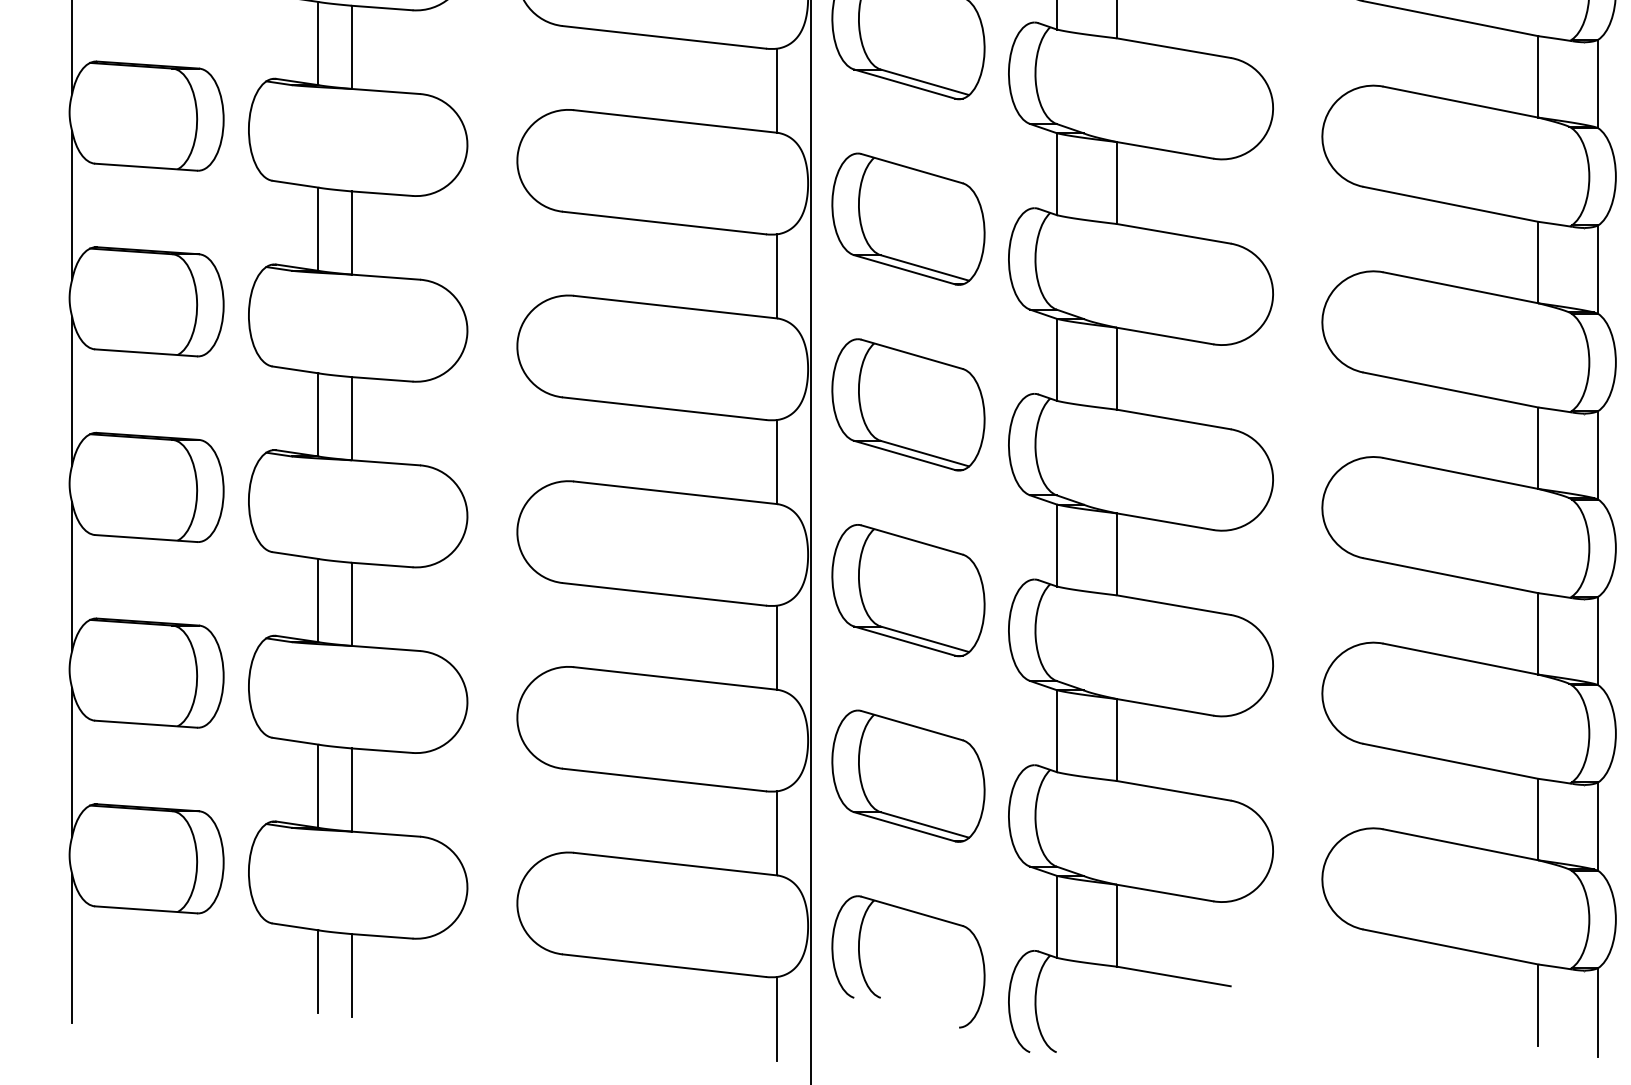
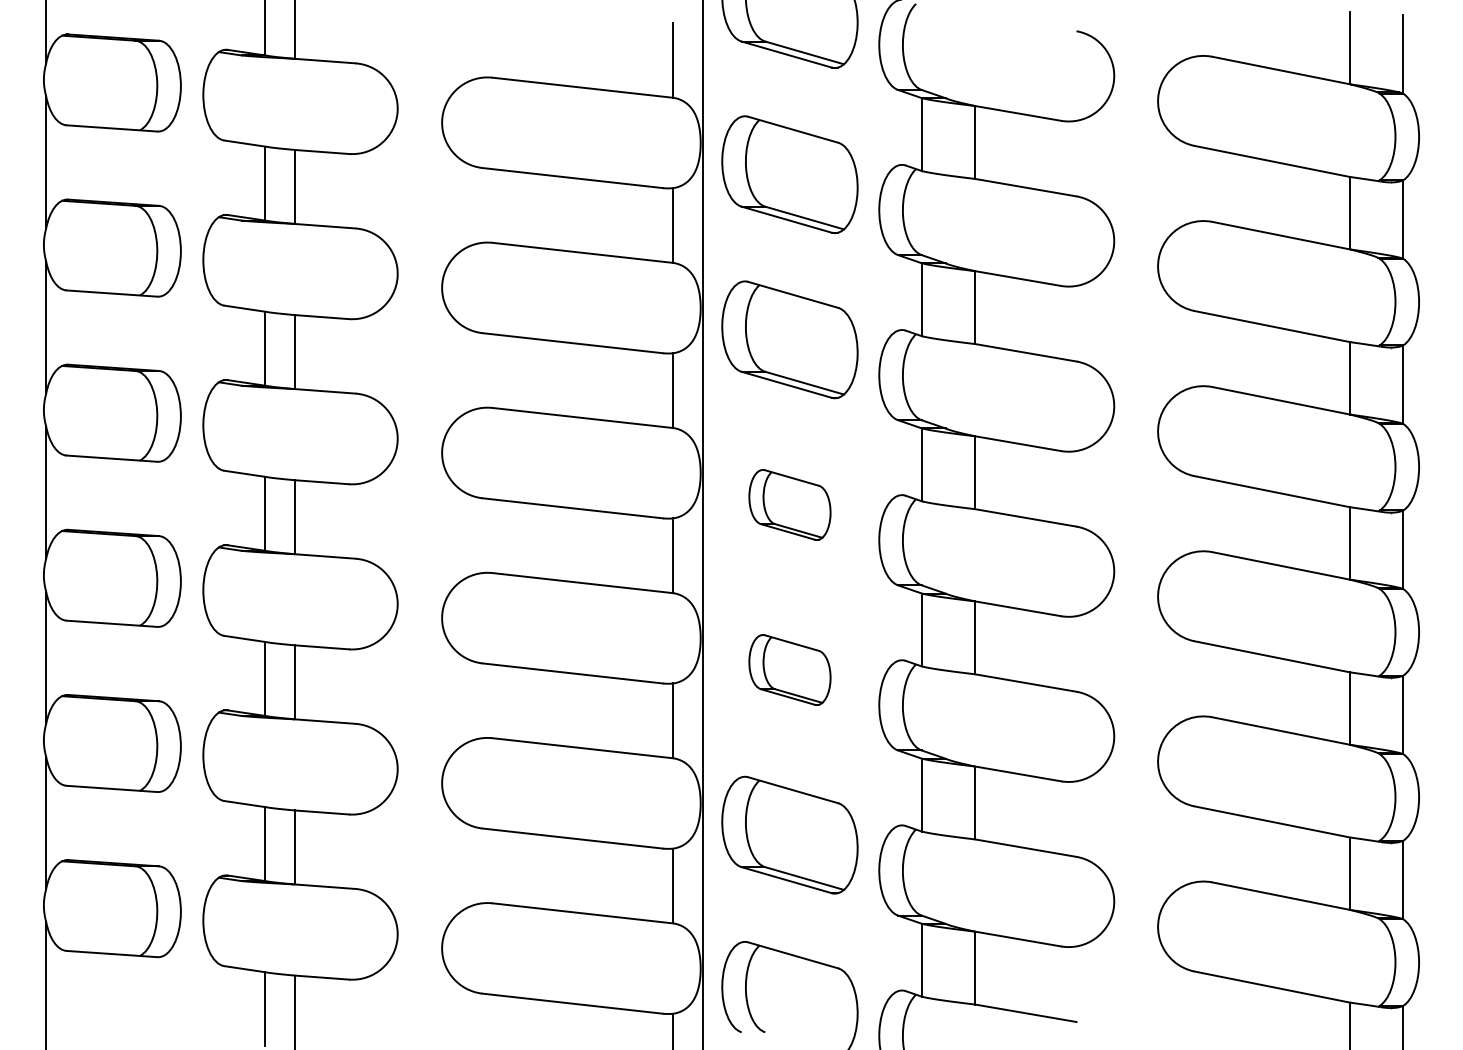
part: (907, 404) -> (789, 504), size x0.6
part: (907, 589) -> (789, 669), size x0.6

